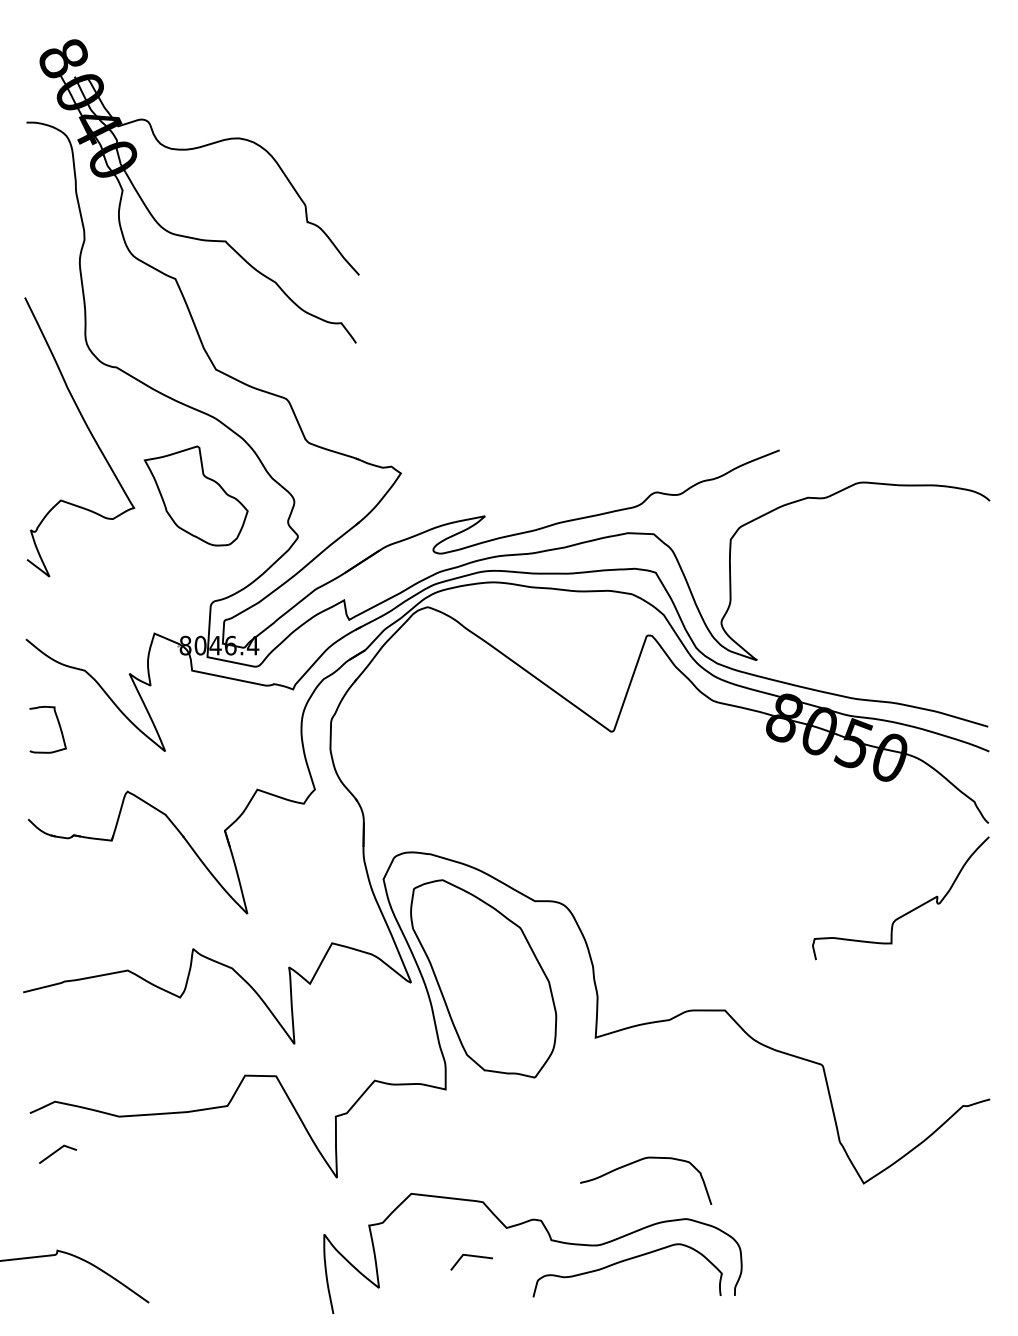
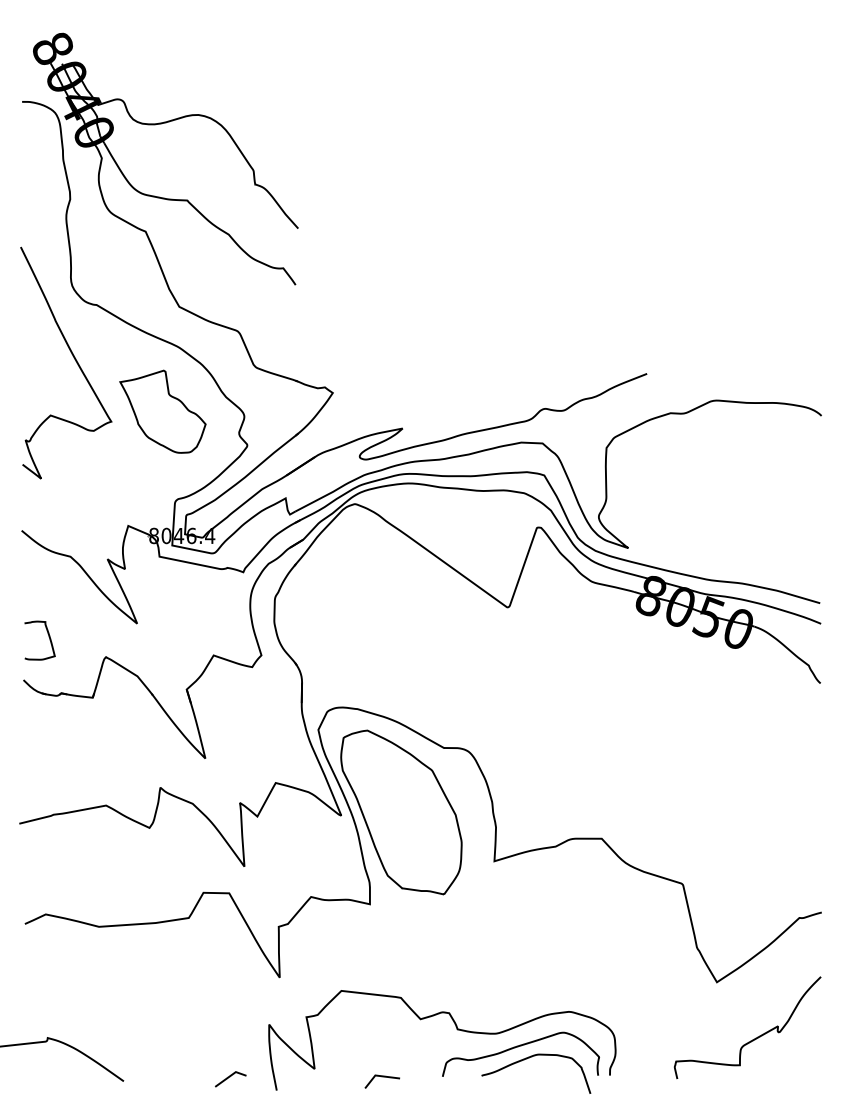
curve: (58, 725) -> (48, 637), moved
curve: (906, 912) -> (752, 1039), moved
line: (56, 1152) -> (229, 1077), moved
curve: (639, 1161) -> (530, 1057), moved
line: (471, 1256) -> (382, 1076), moved

